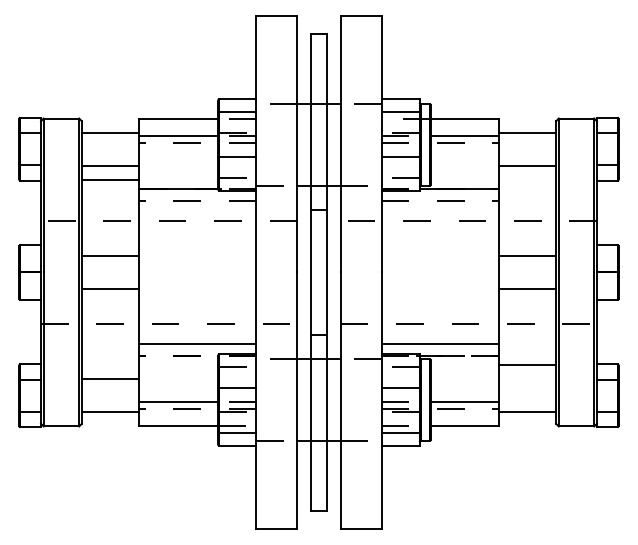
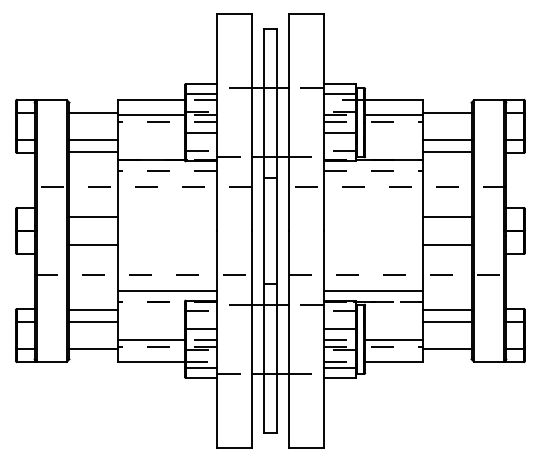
line: (527, 179) -> (447, 152), added
line: (110, 365) -> (93, 309), added
line: (527, 379) -> (447, 321), added

